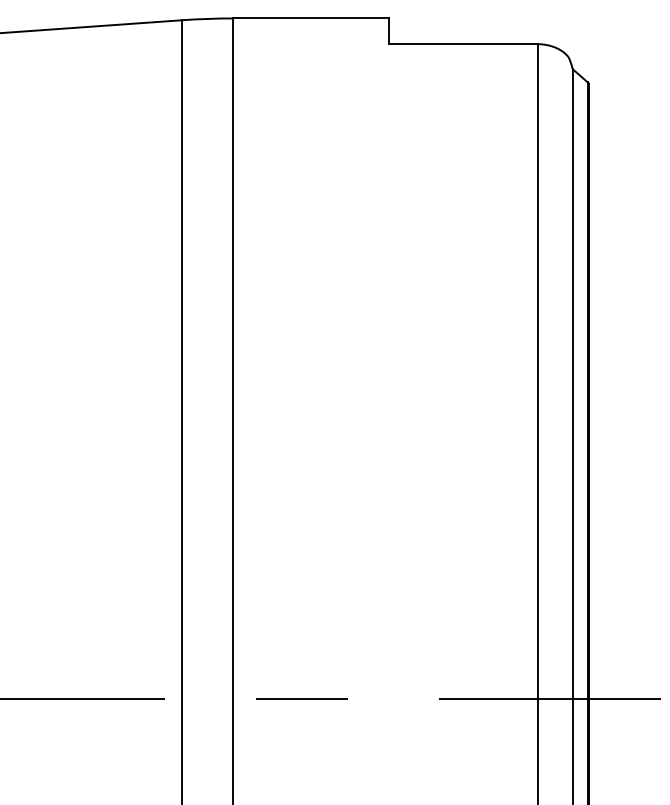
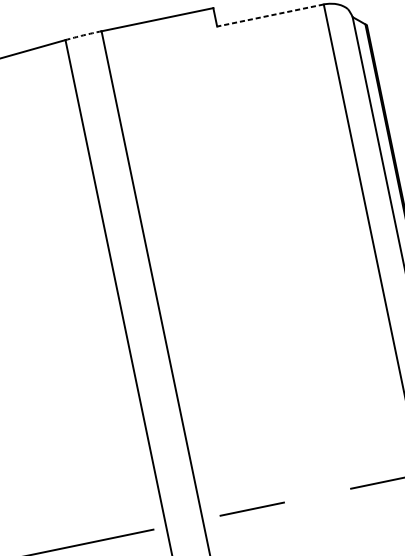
arc: (207, 18) -> (83, 35), solid -> dashed
line: (462, 44) -> (270, 15), solid -> dashed

